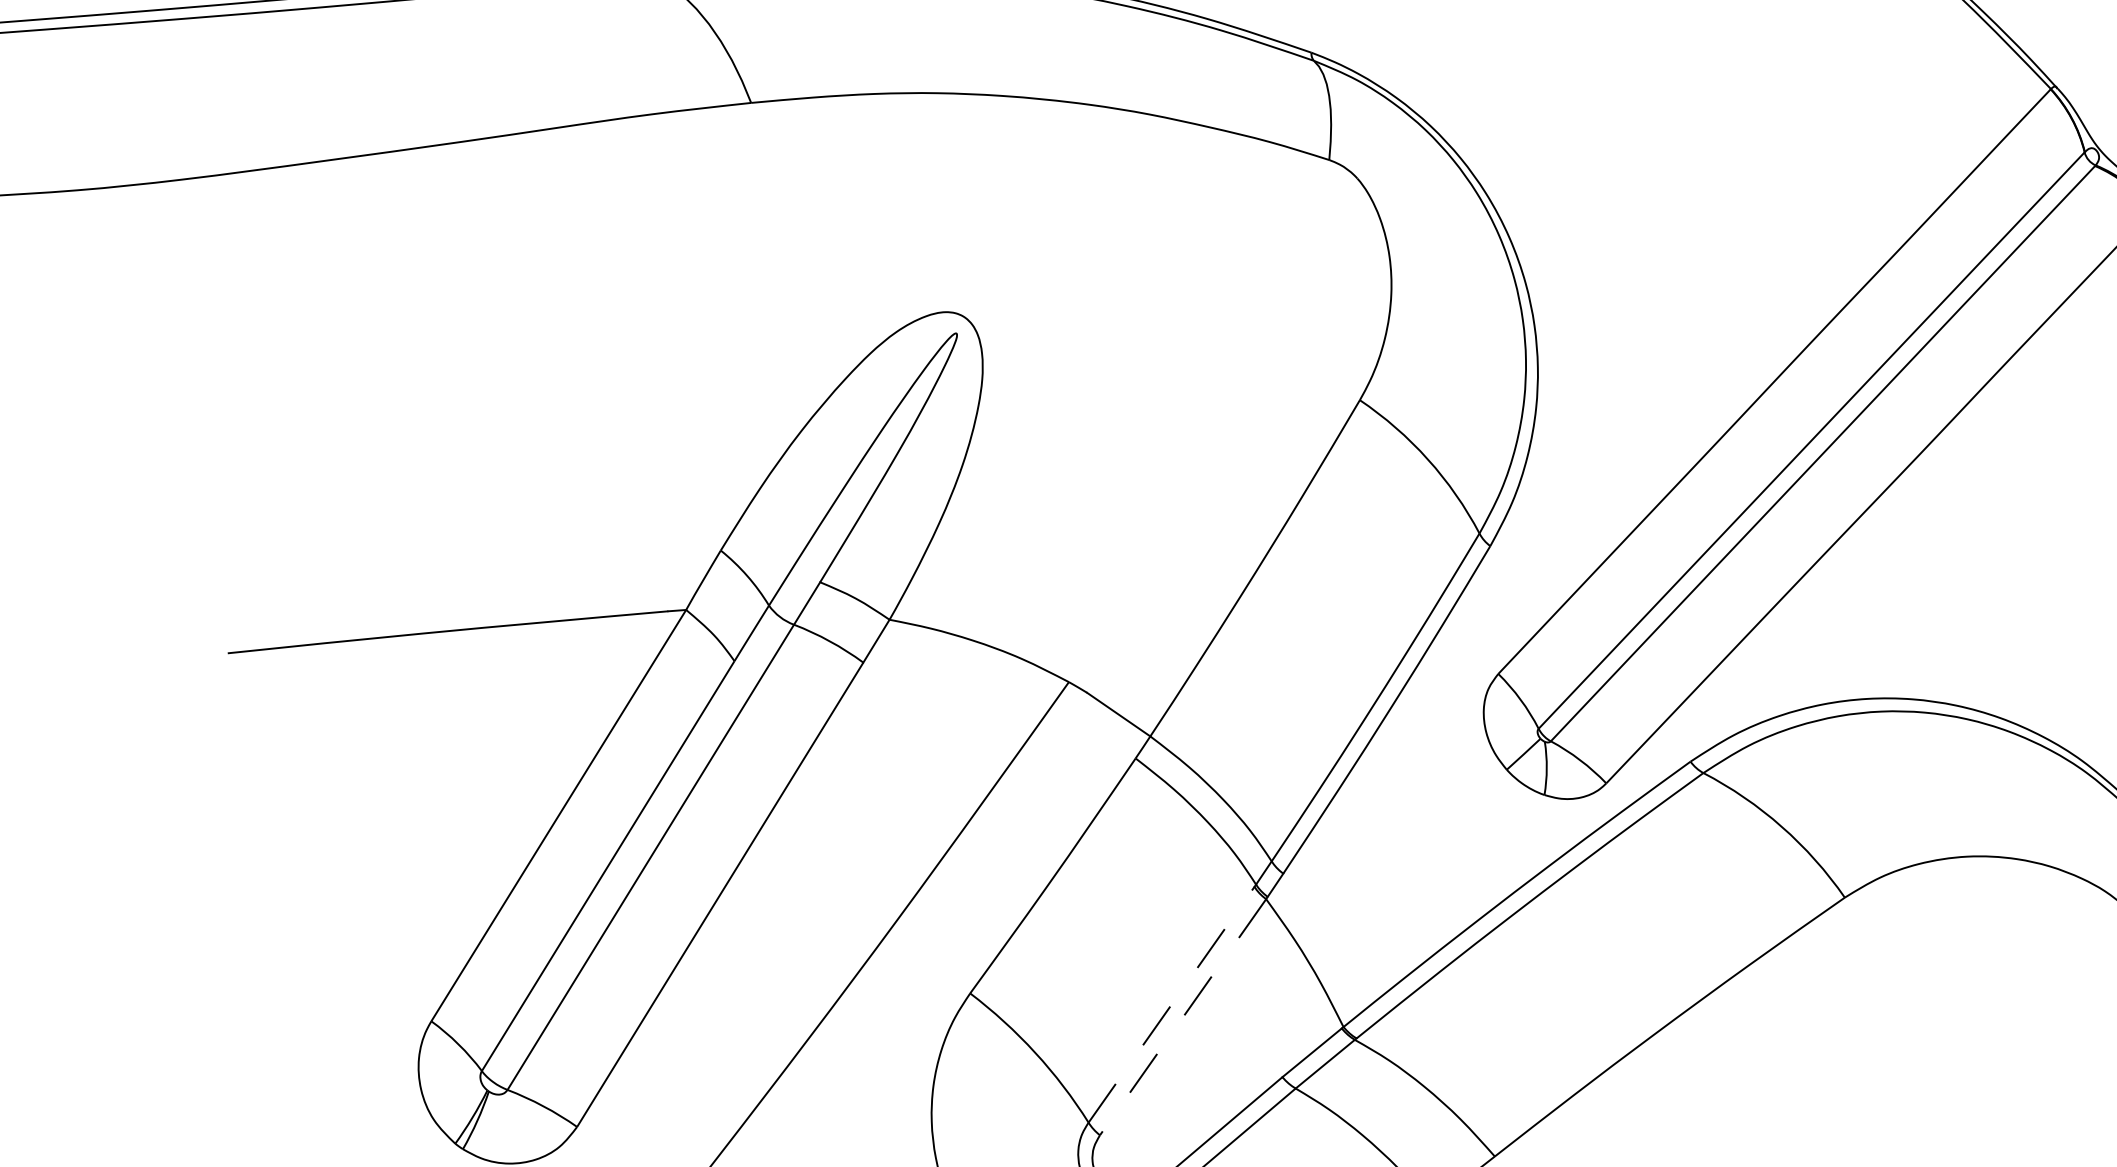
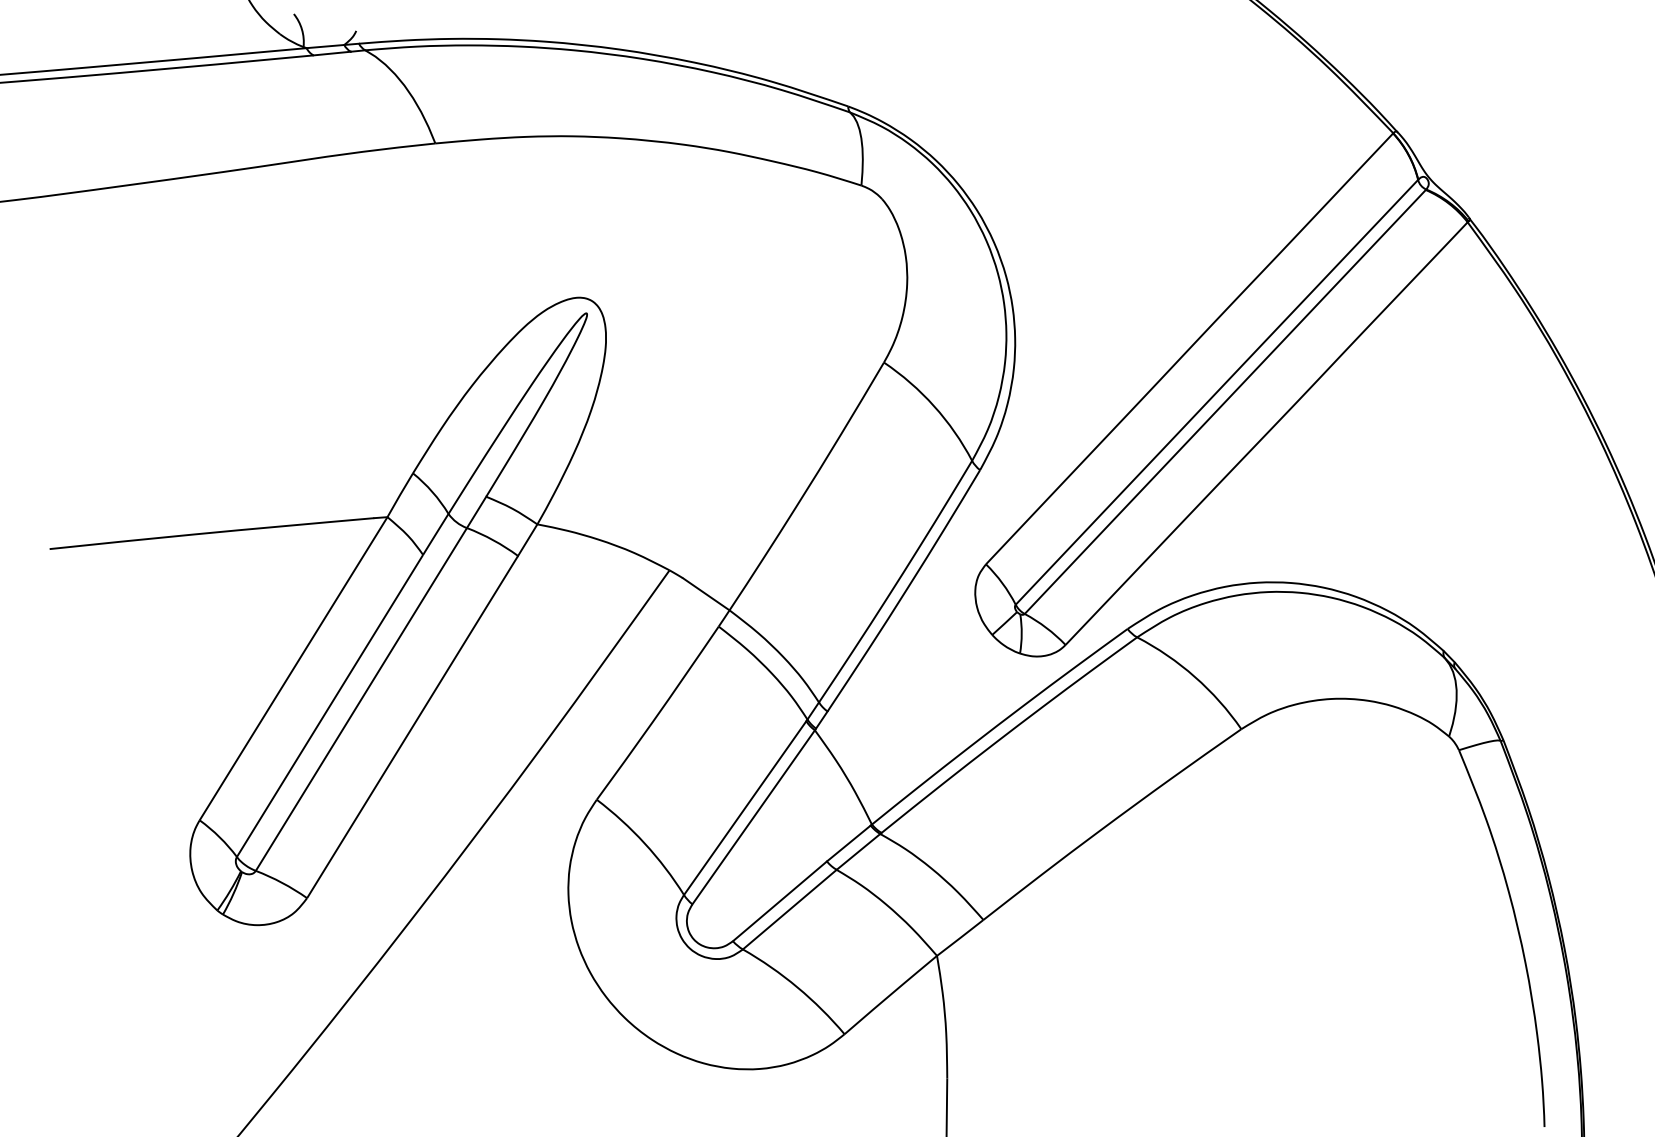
line: (1171, 1003) -> (745, 807), dashed -> solid
line: (1182, 1017) -> (753, 817), dashed -> solid

